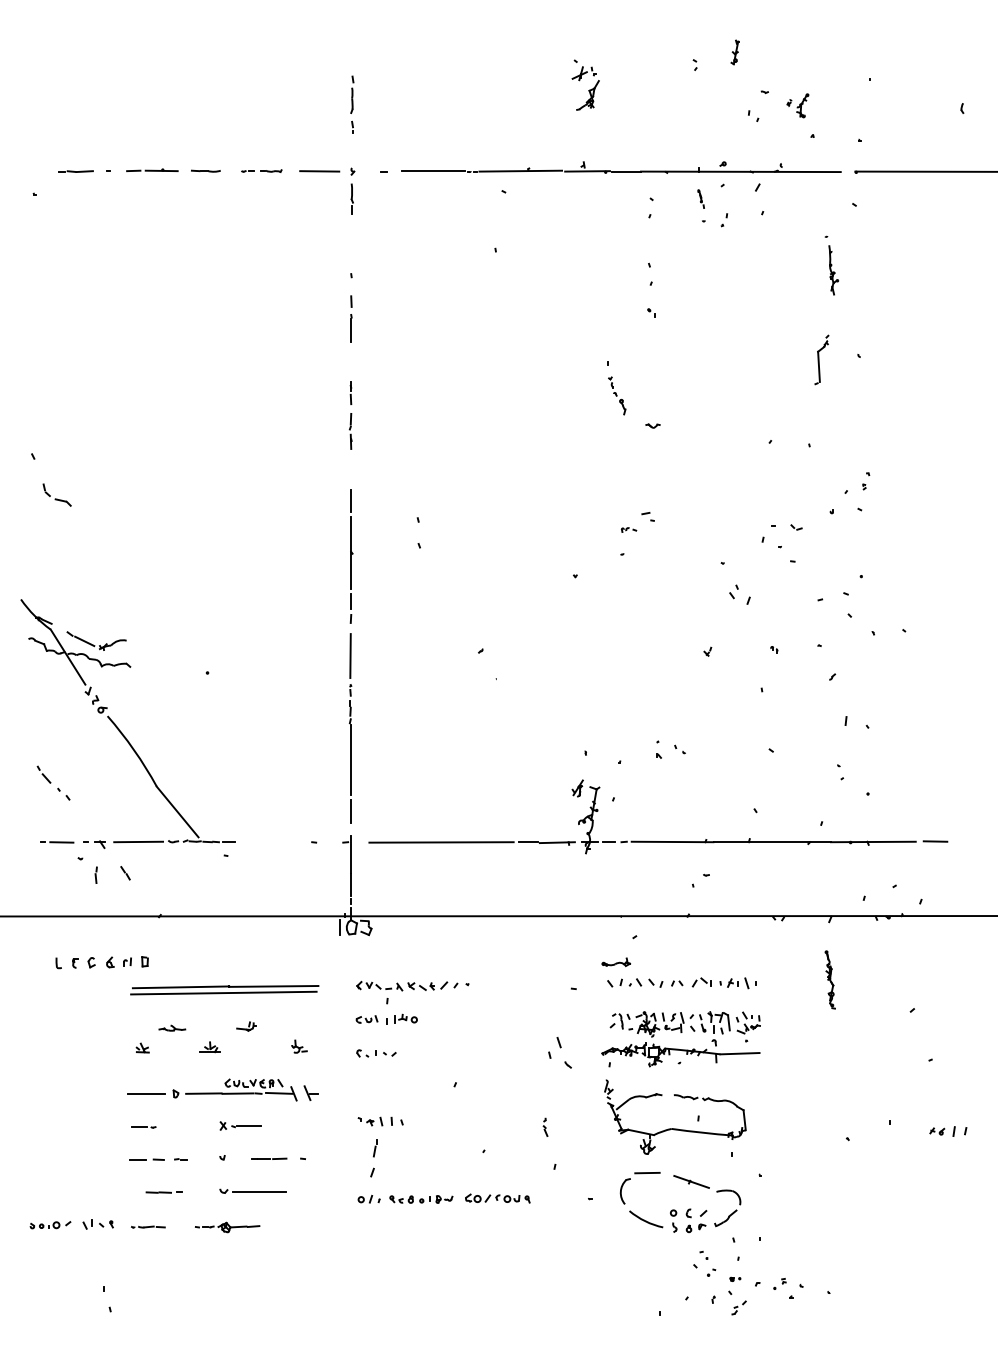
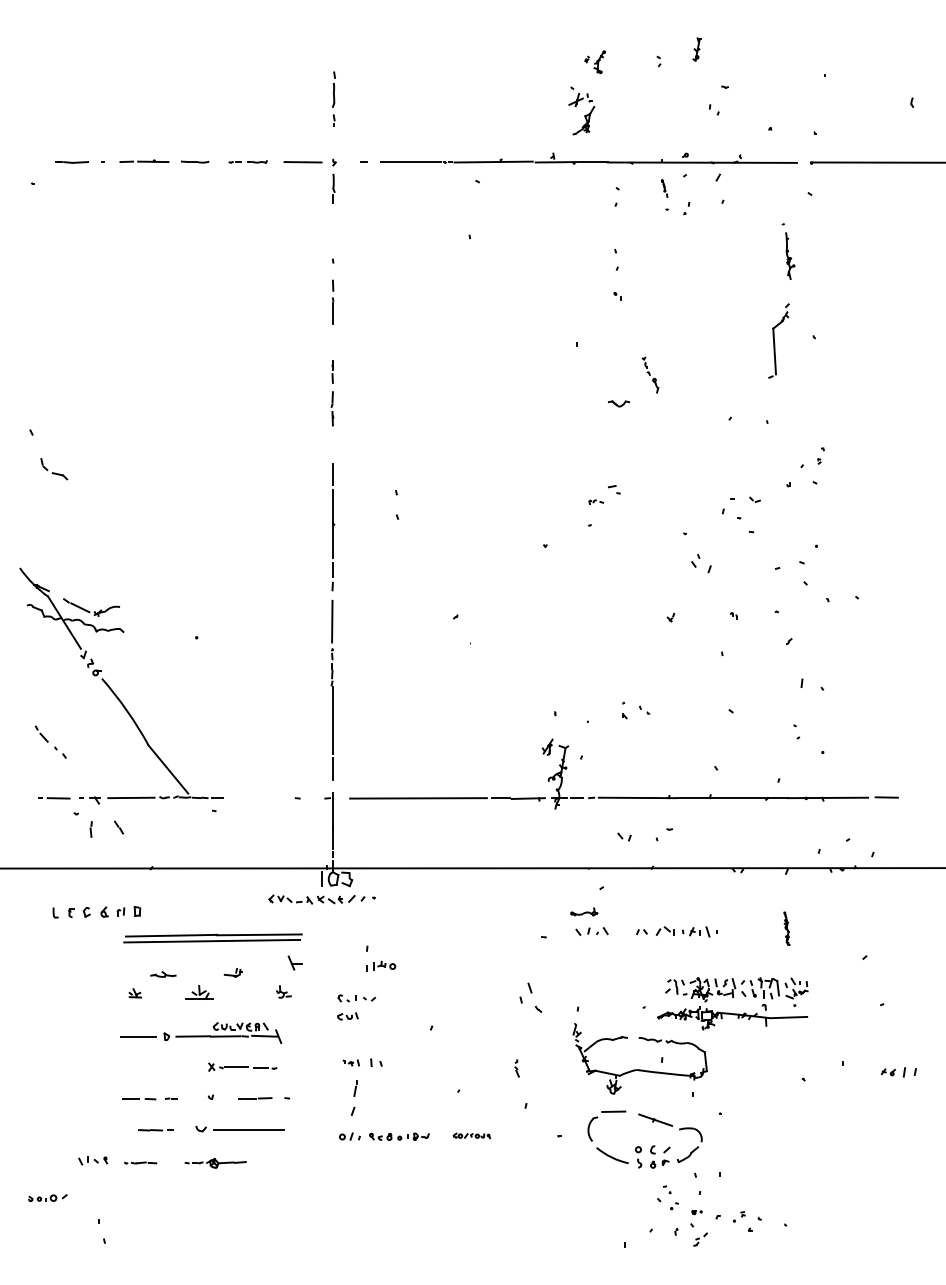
part: (580, 80) -> (576, 106), moved
part: (797, 105) -> (594, 61), moved
part: (821, 359) -> (778, 340), size x1.6
part: (617, 395) -> (650, 374), moved
part: (652, 425) -> (618, 403), size x1.6
part: (829, 979) -> (786, 928), size x0.6
part: (655, 982) -> (624, 836), moved
part: (412, 985) -> (321, 898), moved
part: (366, 1019) -> (347, 1016), moved
part: (680, 1032) -> (732, 997), moved
part: (209, 1047) -> (198, 992), size x1.4
part: (310, 1092) -> (294, 962), moved
part: (370, 1121) -> (351, 1062), size x0.7
line: (143, 1127) -> (264, 1068), moved
part: (252, 1190) -> (239, 1128), size x1.4
part: (497, 1198) -> (471, 1135), size x0.6
part: (50, 1225) -> (47, 1198), moved

